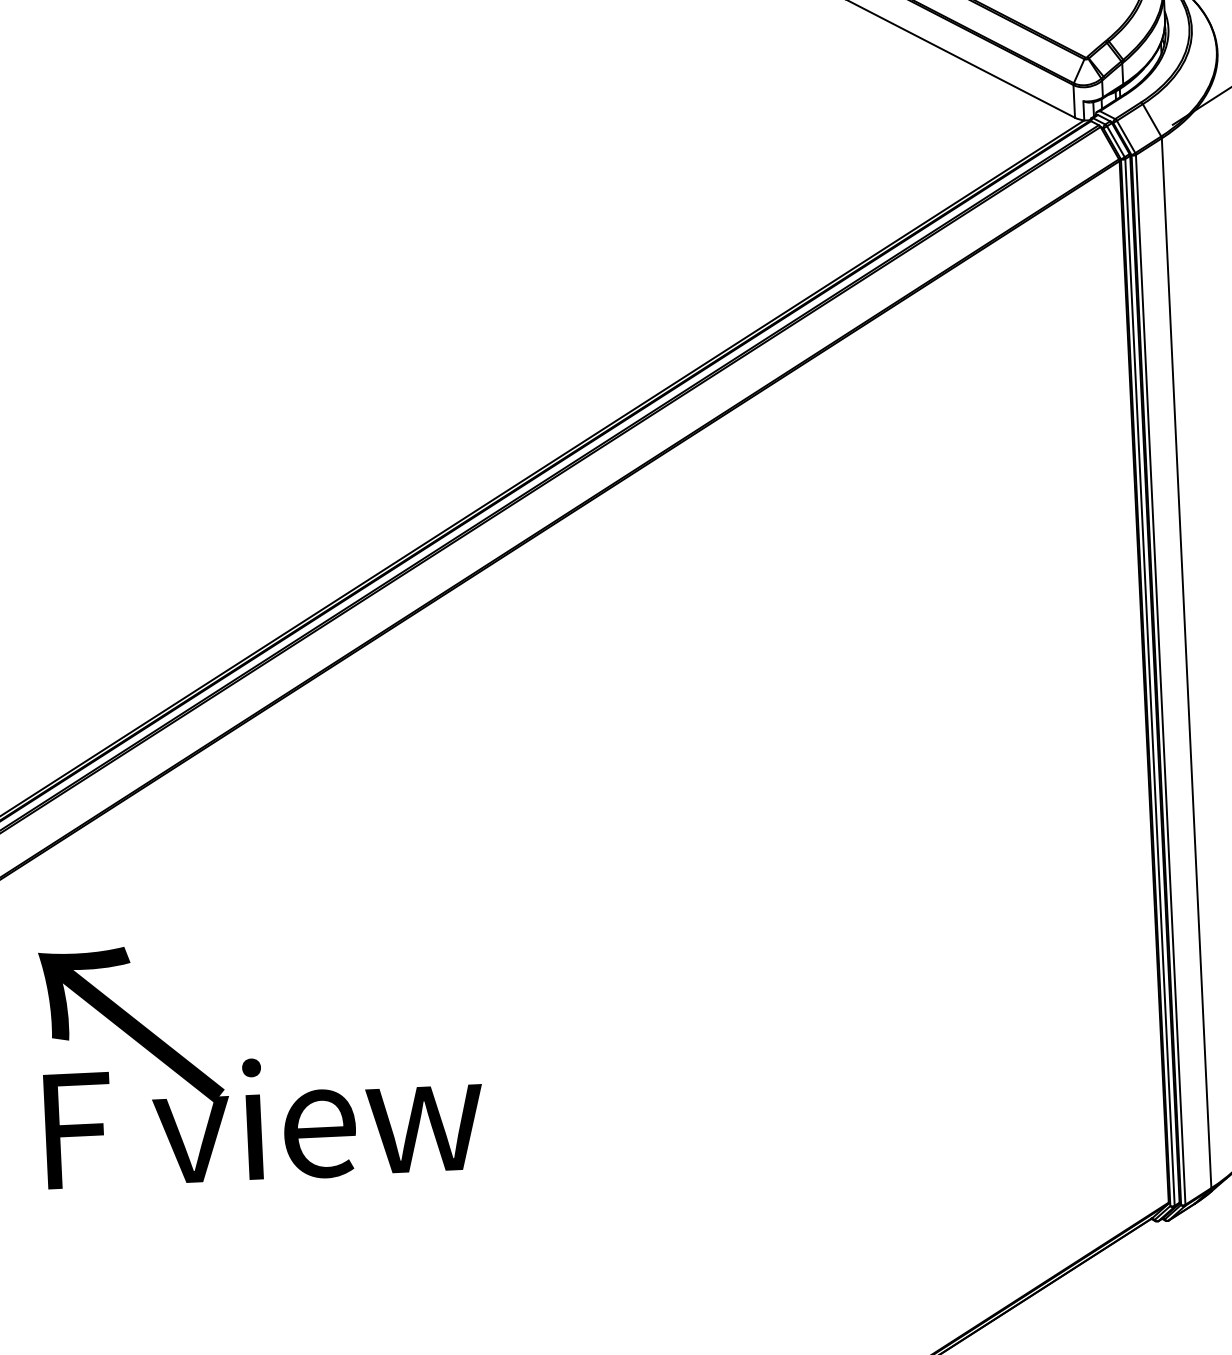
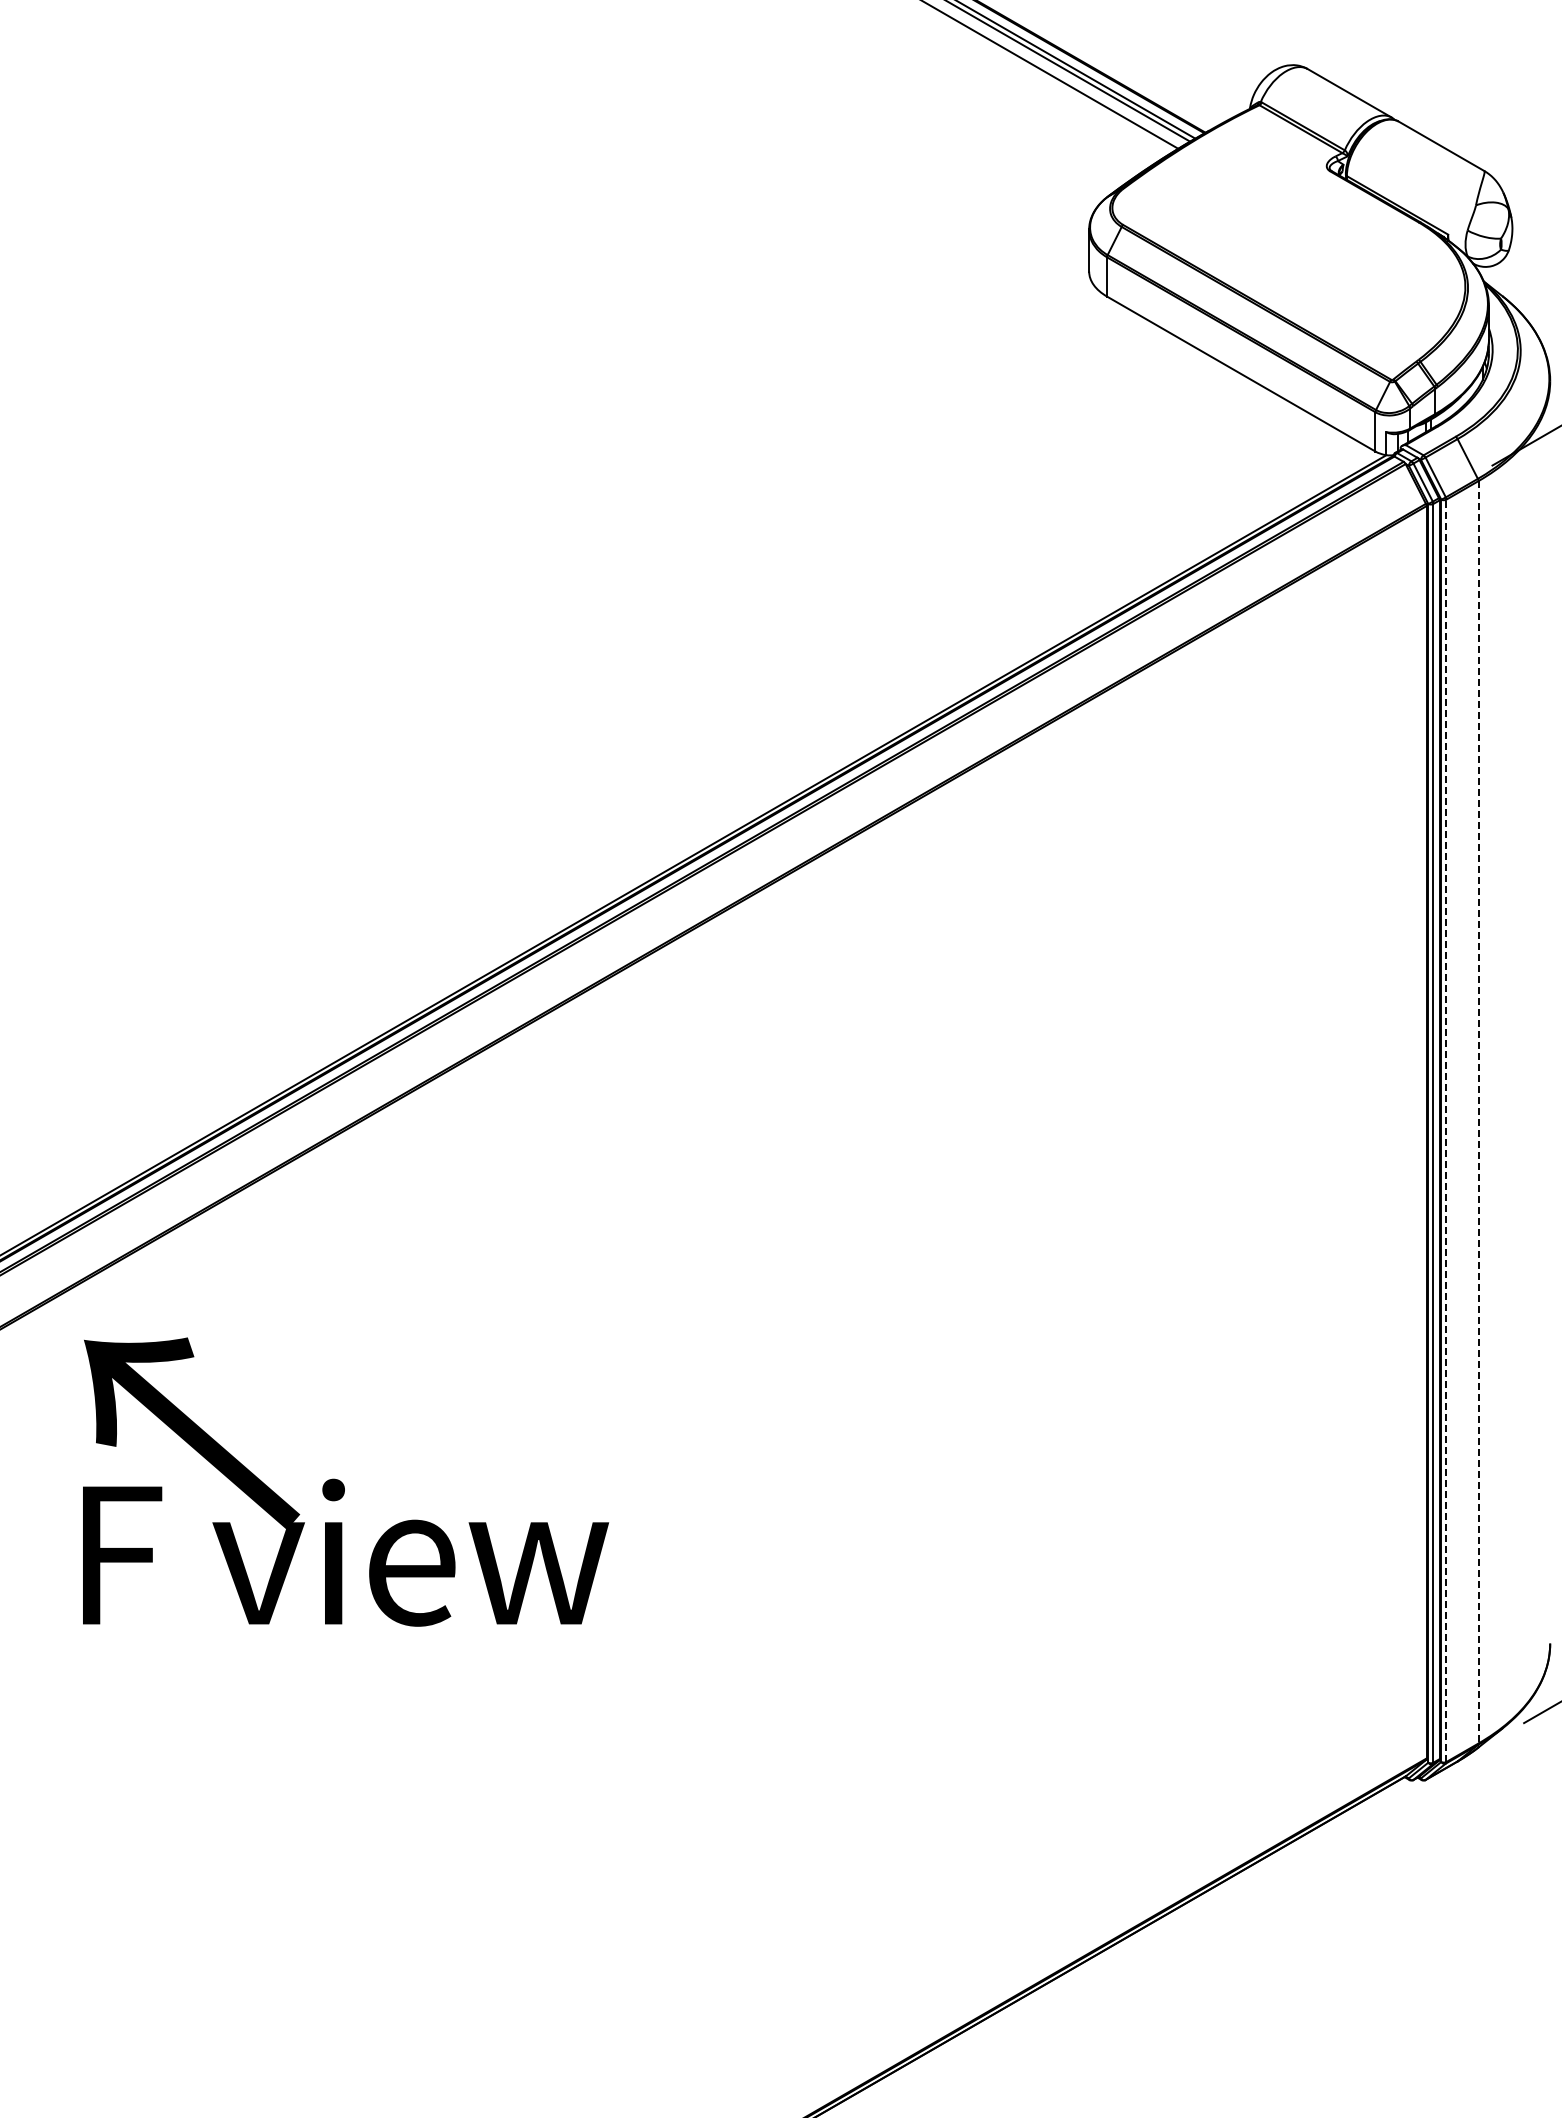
line: (1186, 663) -> (1478, 1112), solid -> dashed
line: (1160, 679) -> (1446, 1130), solid -> dashed
text: (261, 1060) -> (346, 1481), moved

